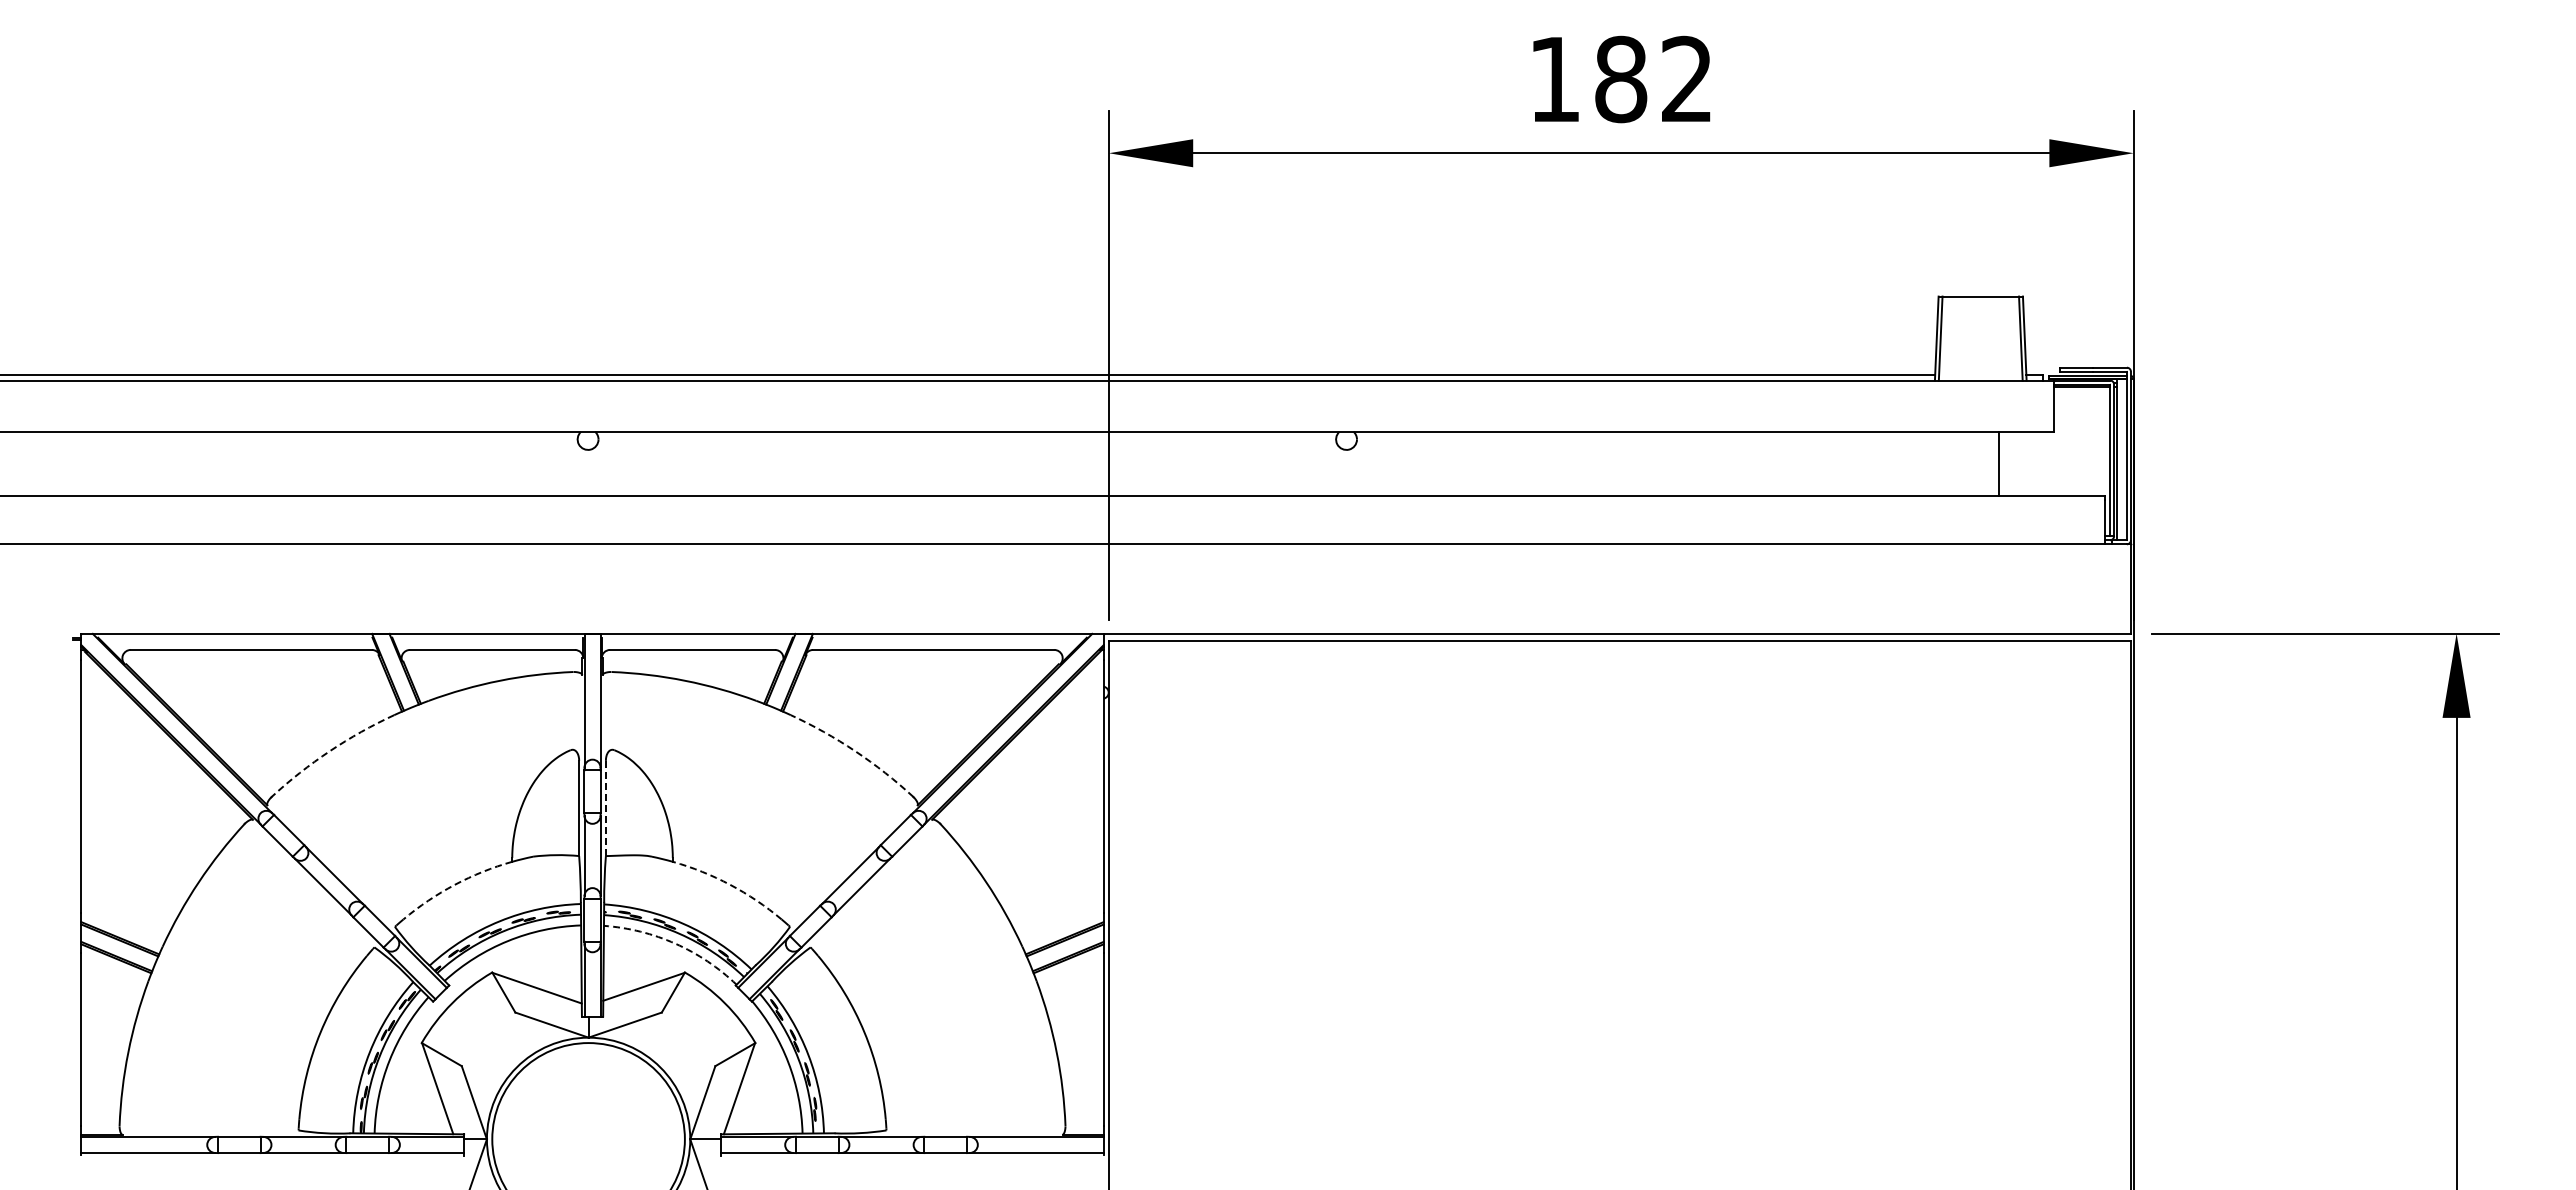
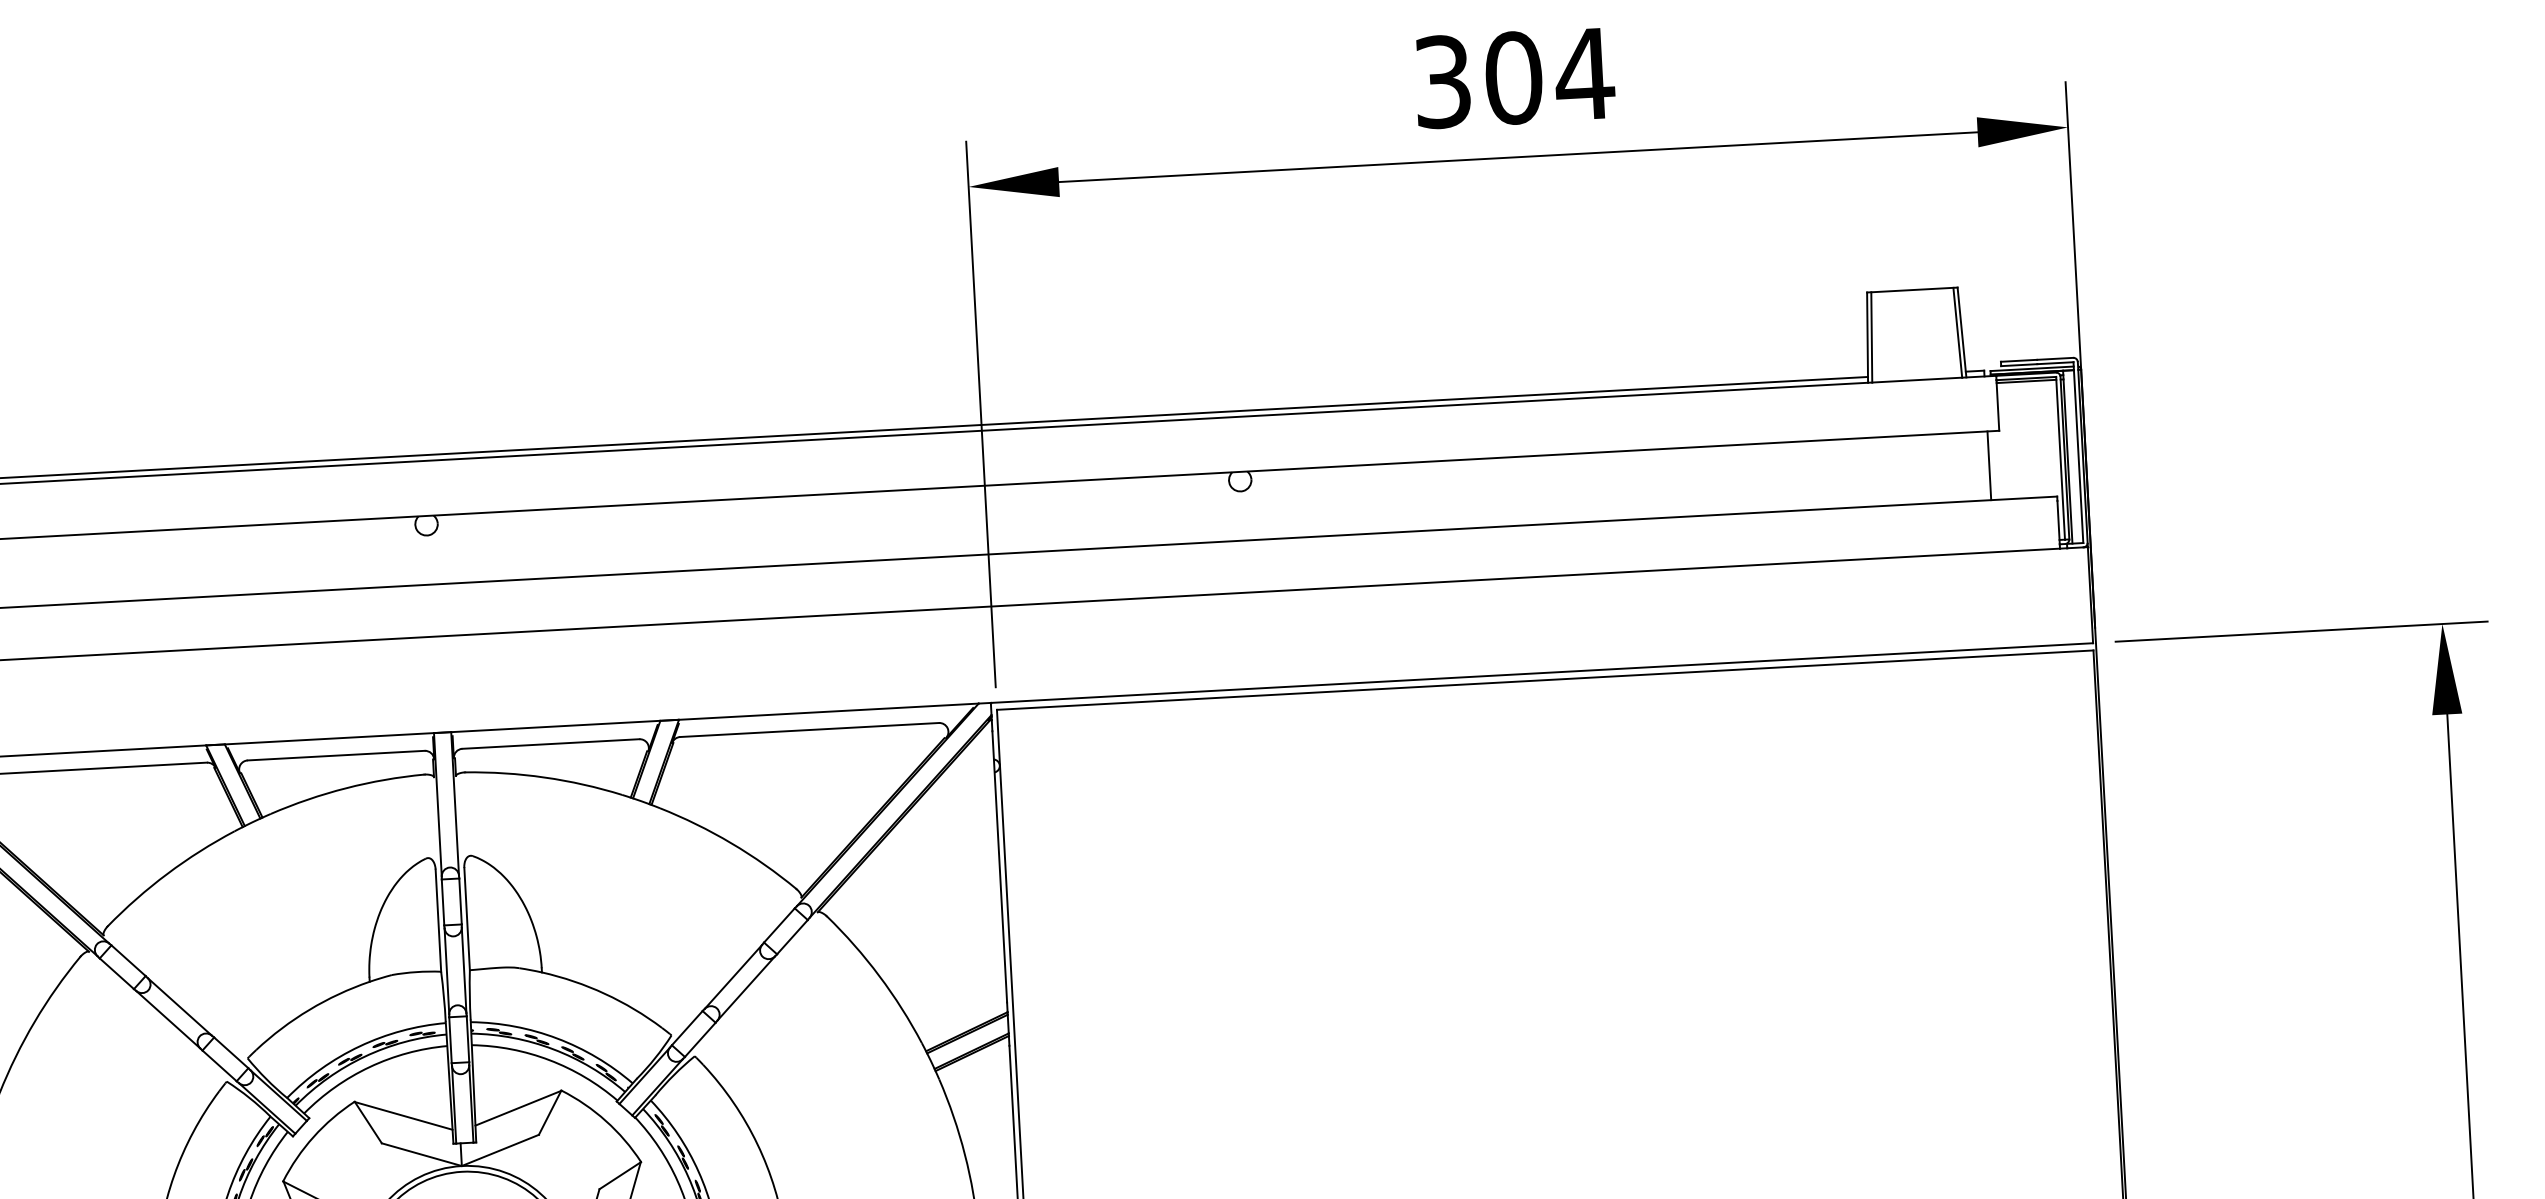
text: (1622, 79) -> (1515, 78), 182 -> 304
line: (1999, 463) -> (1989, 465), moved
arc: (329, 751) -> (167, 874), dashed -> solid
arc: (855, 751) -> (731, 843), dashed -> solid
line: (605, 808) -> (466, 919), dashed -> solid
arc: (454, 884) -> (309, 1009), dashed -> solid
arc: (730, 884) -> (605, 993), dashed -> solid
arc: (675, 943) -> (549, 1059), dashed -> solid

